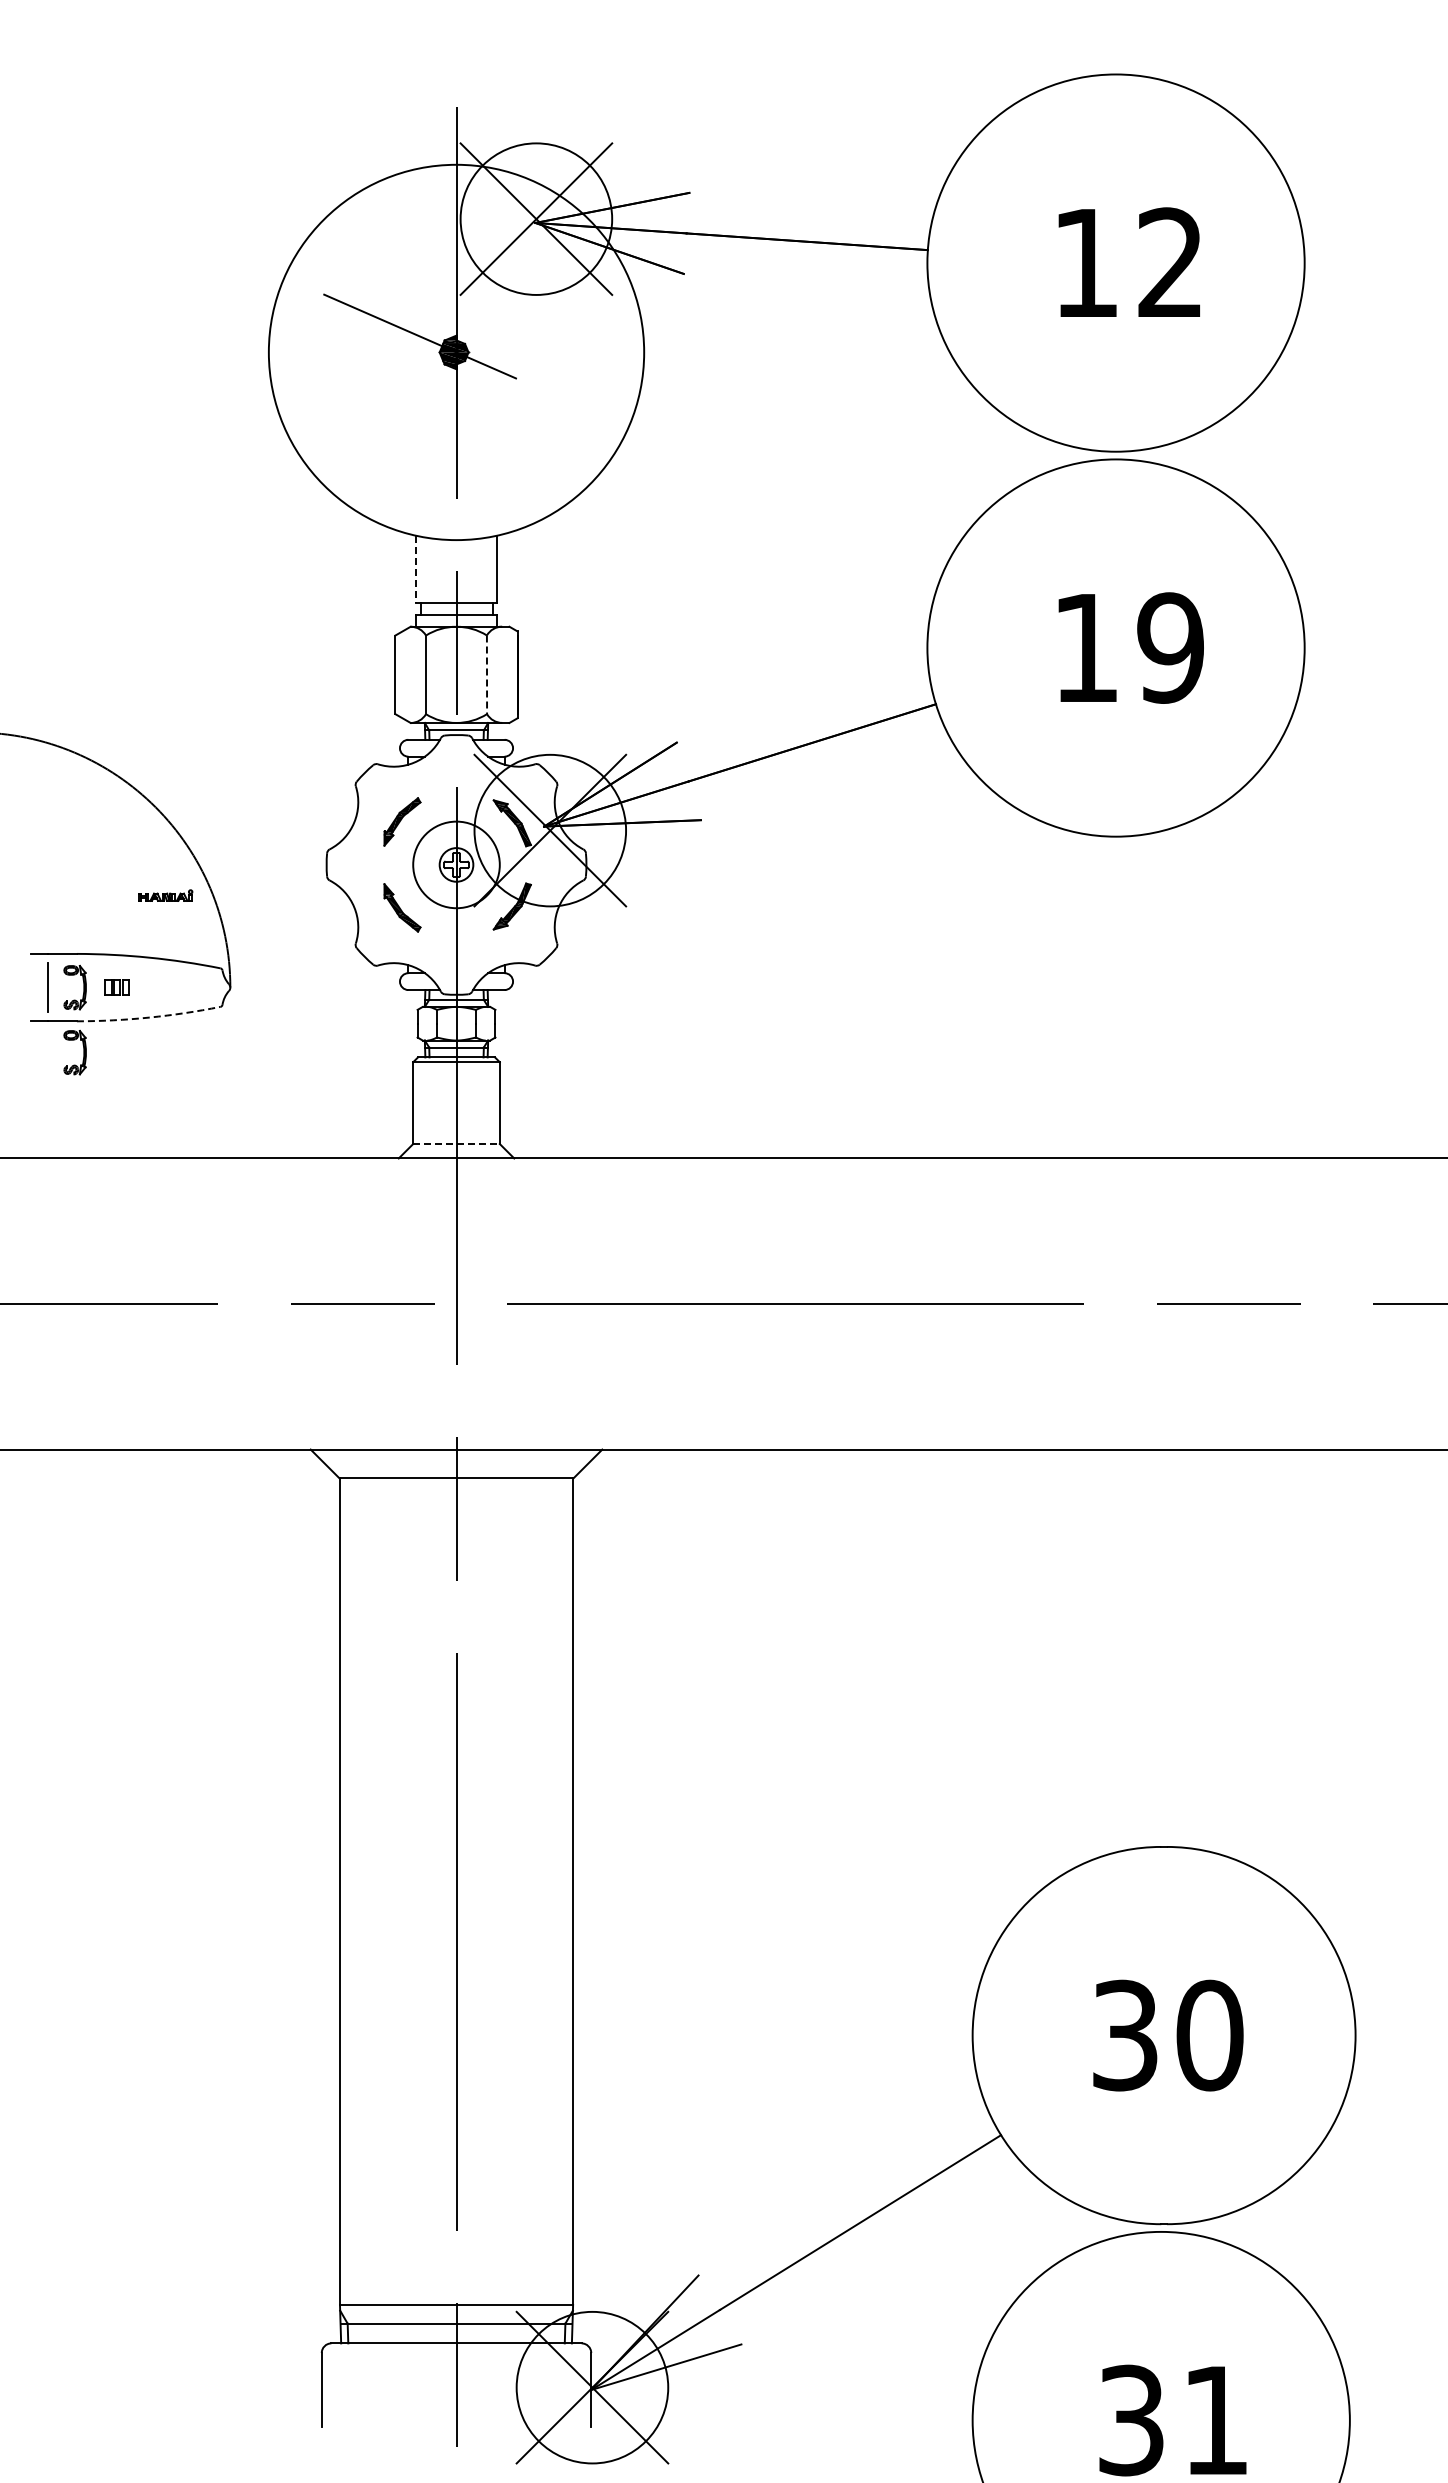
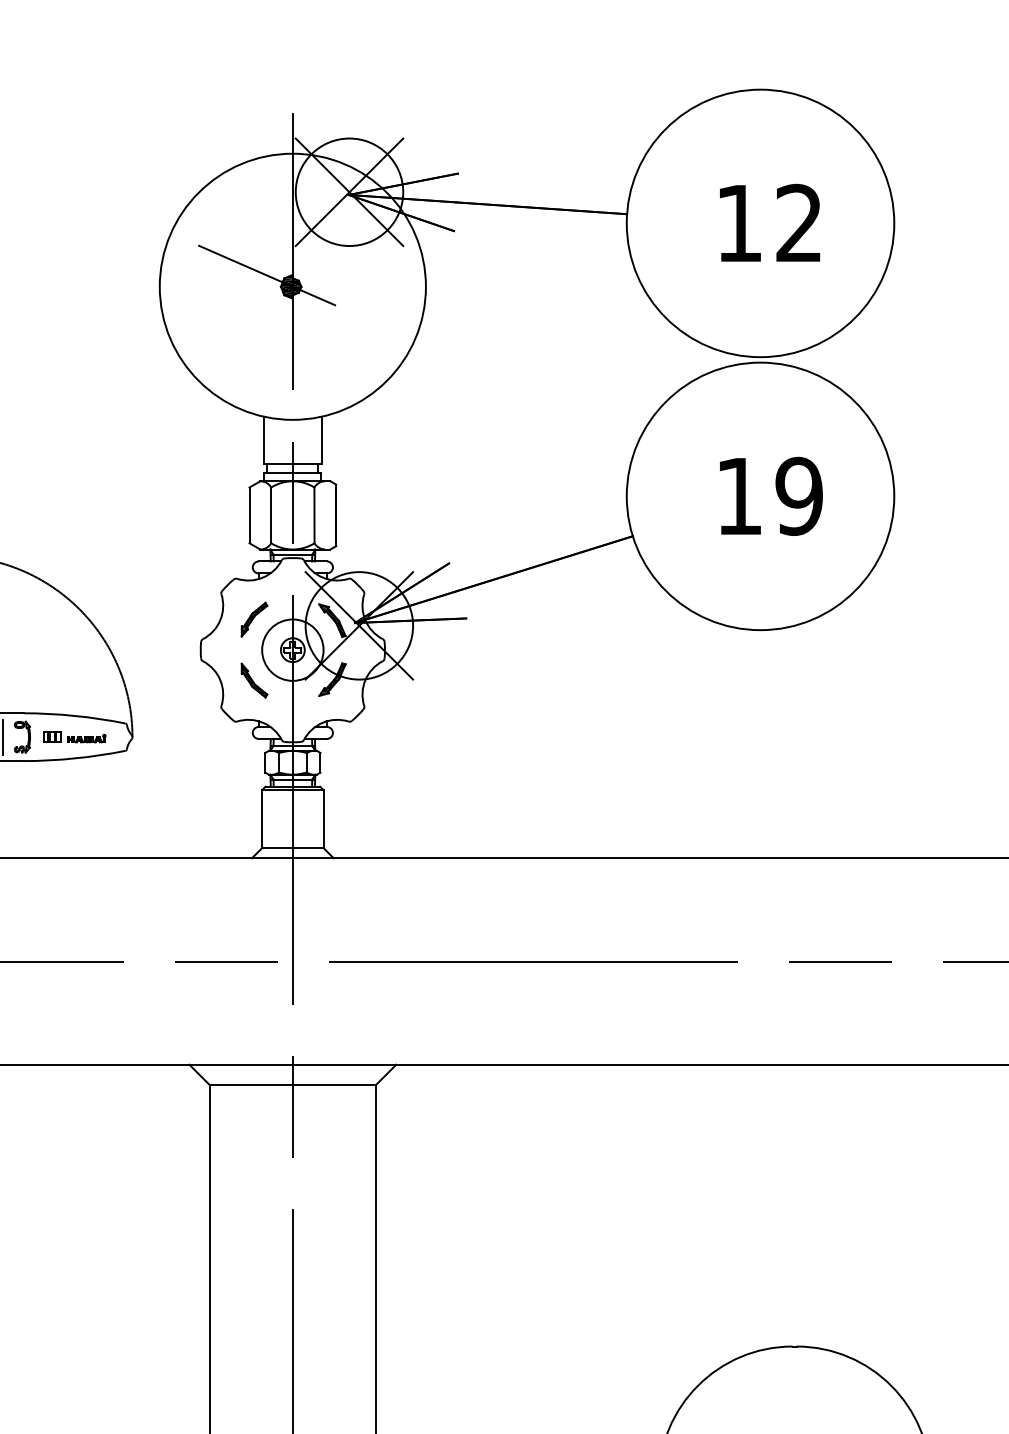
line: (415, 569) -> (263, 440), dashed -> solid
line: (487, 675) -> (314, 515), dashed -> solid
part: (165, 895) -> (86, 738), moved
arc: (149, 1017) -> (75, 758), dashed -> solid
part: (83, 1052) -> (28, 783), removed
line: (457, 1144) -> (293, 848), dashed -> solid

